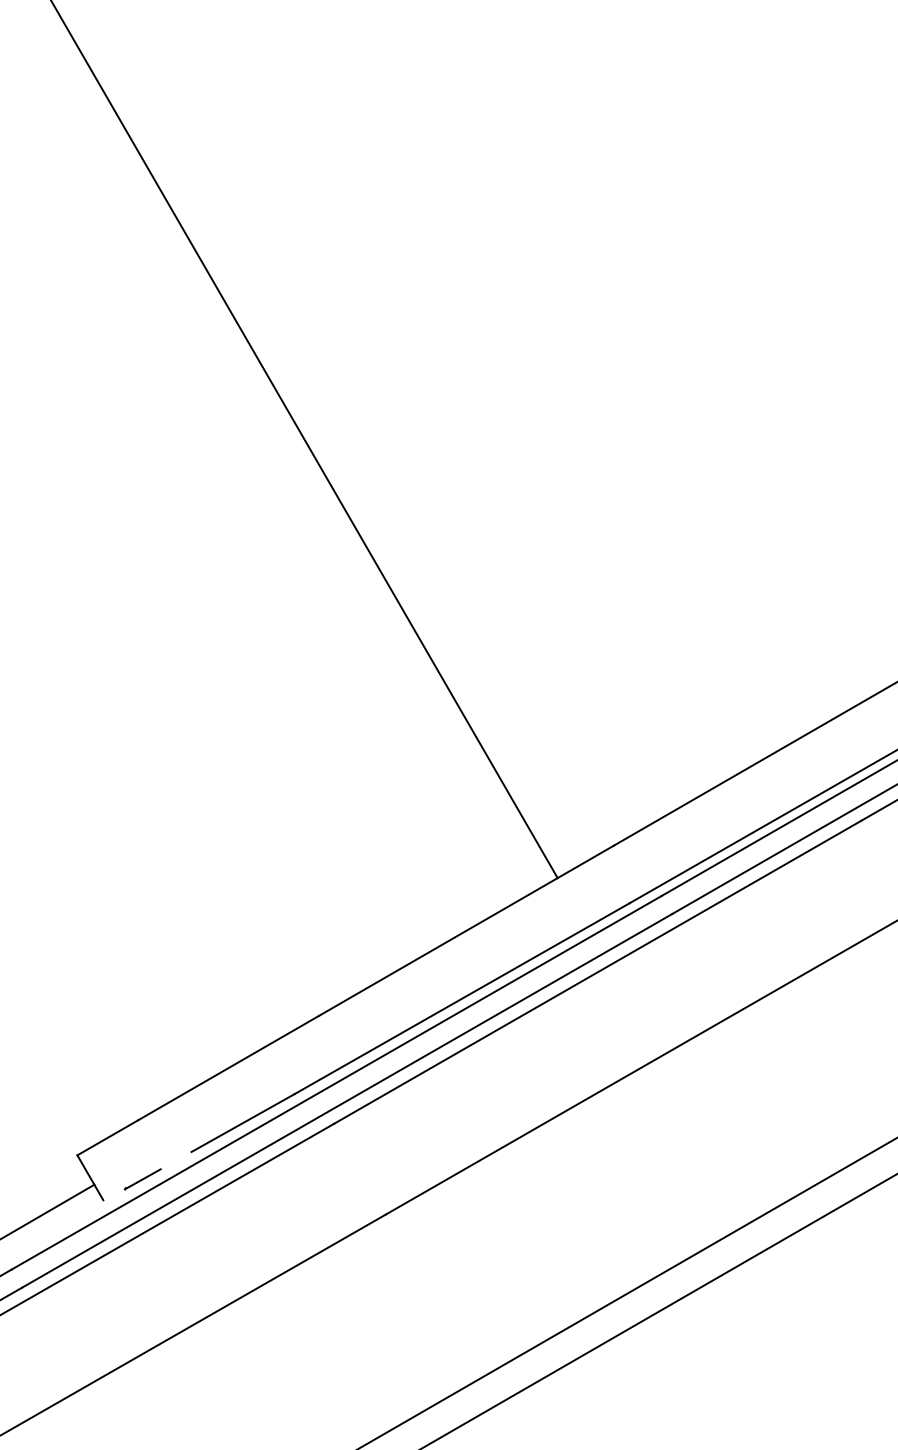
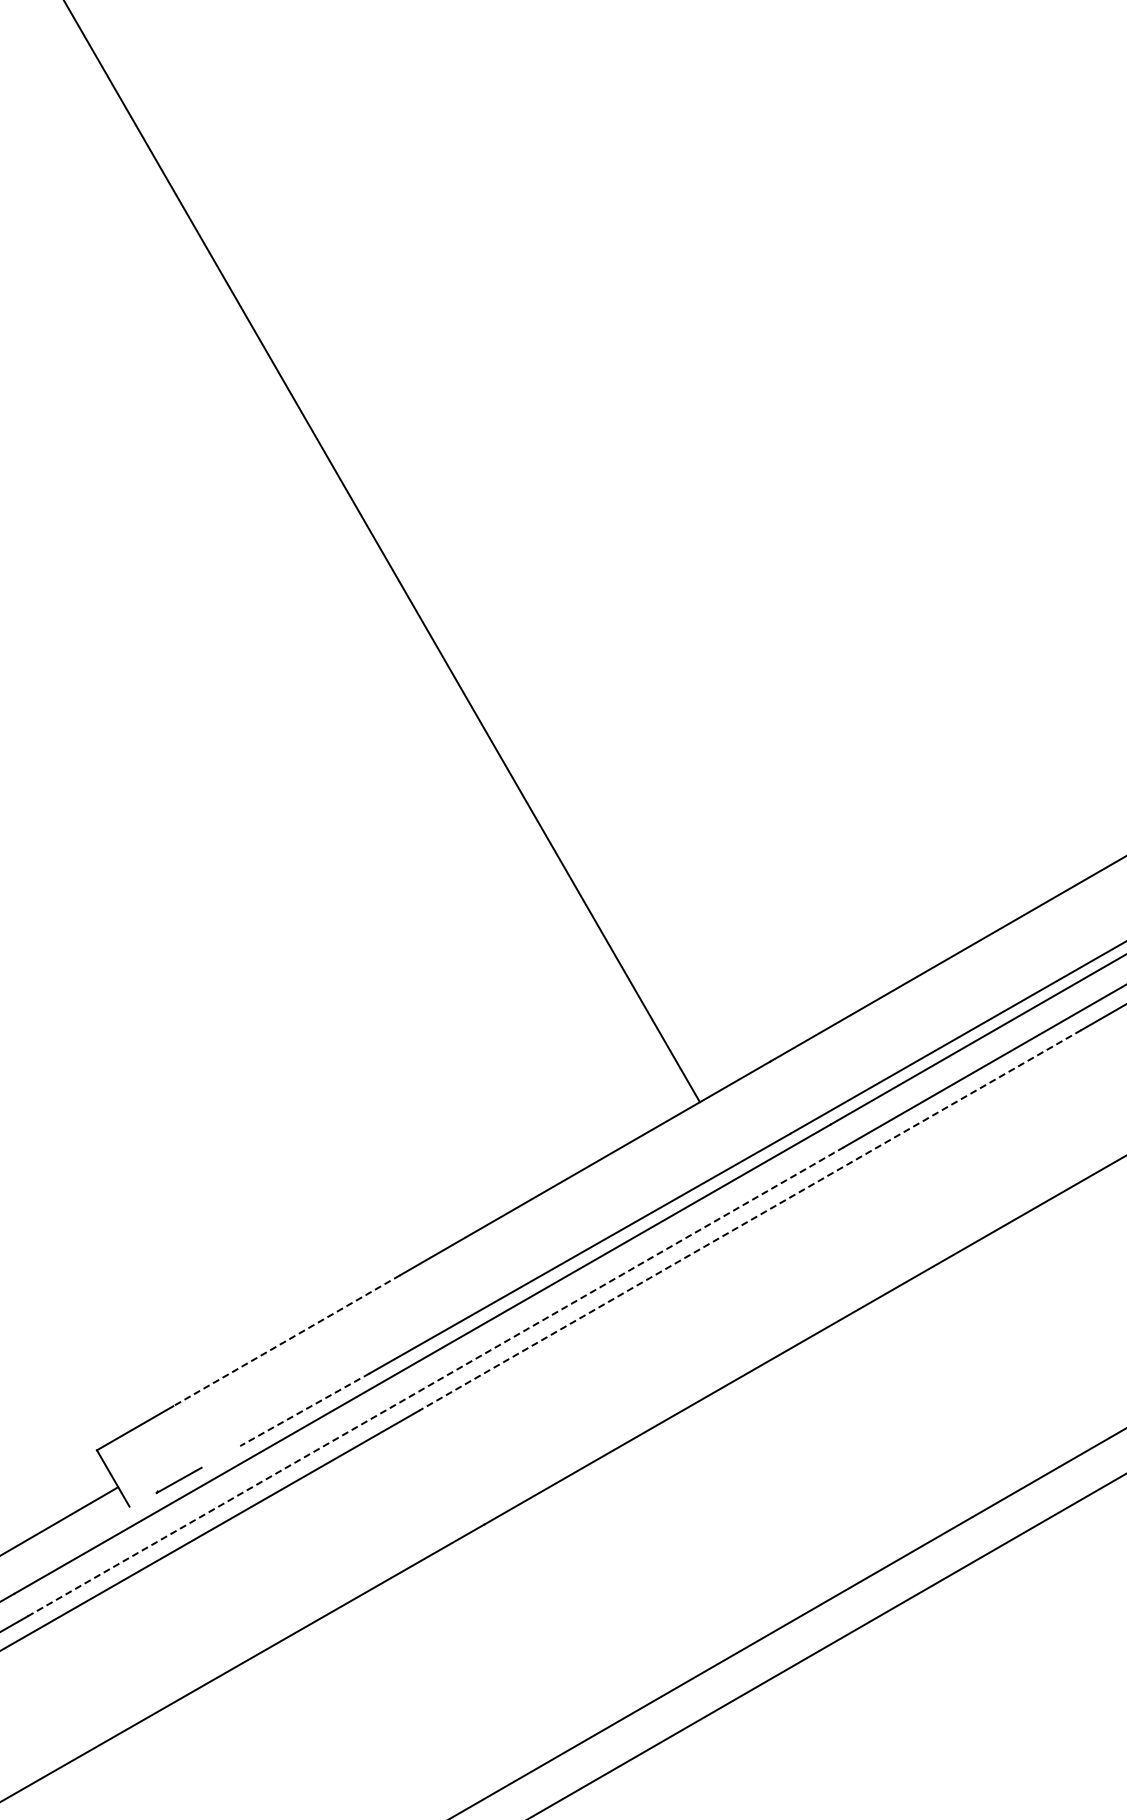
line: (597, 972) -> (749, 1220), solid -> dashed
line: (228, 1067) -> (286, 1340), solid -> dashed
line: (347, 1100) -> (435, 1381), solid -> dashed
line: (242, 1122) -> (304, 1409), solid -> dashed

